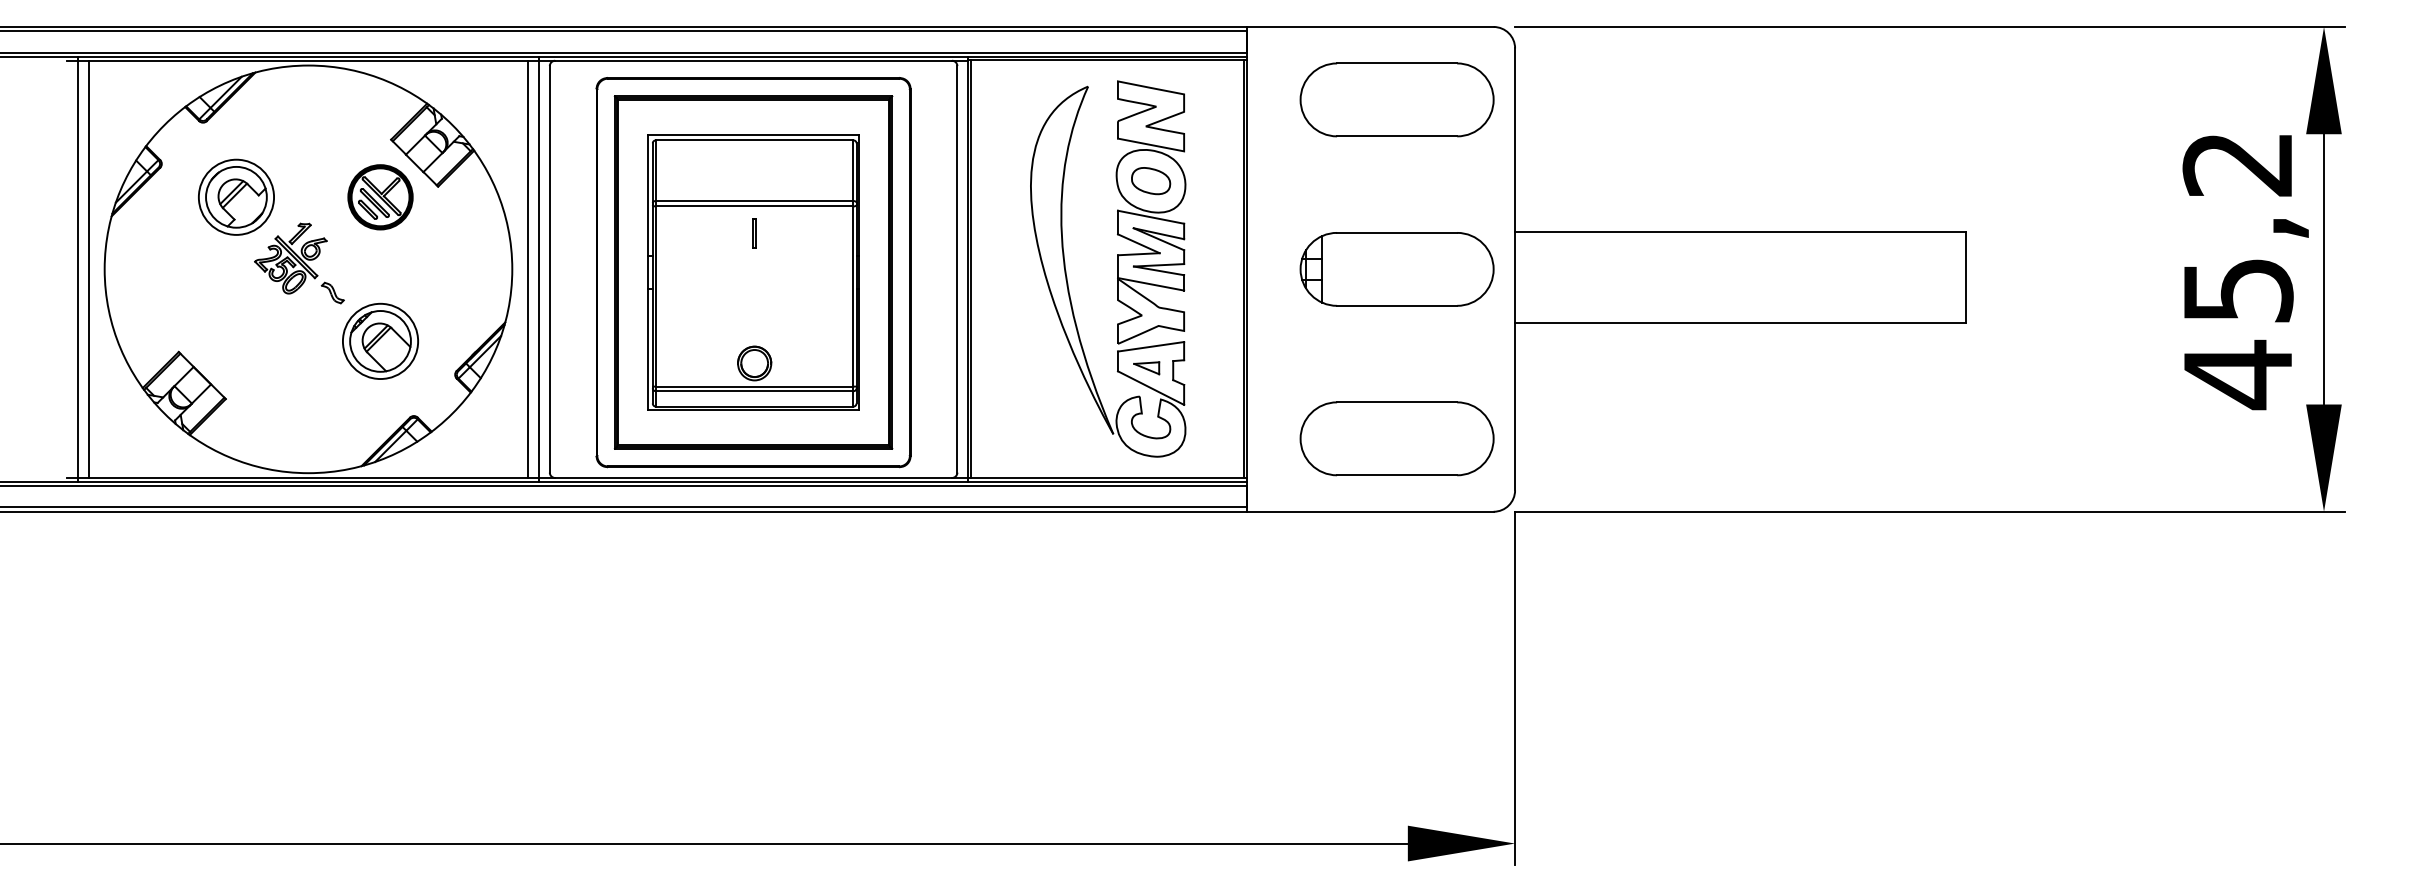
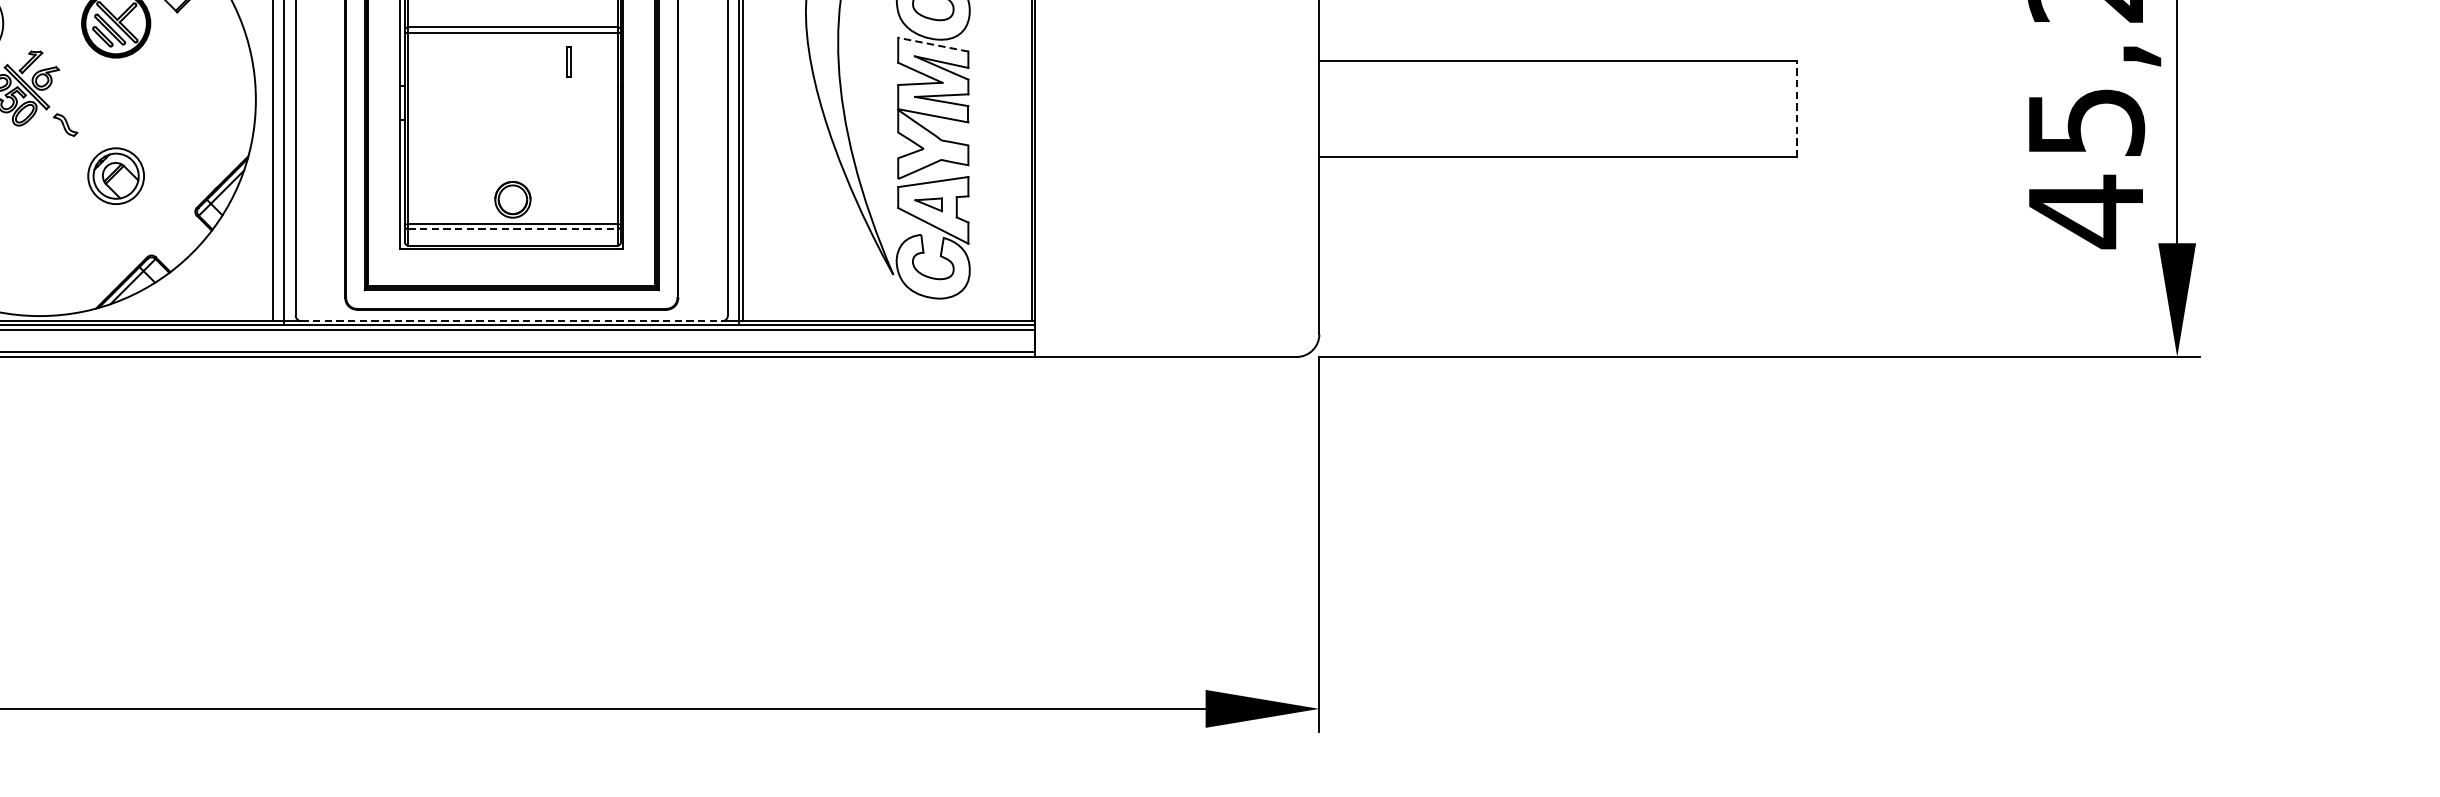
line: (1151, 217) -> (933, 44), solid -> dashed
line: (753, 233) -> (567, 61), moved
part: (1396, 269) -> (1193, 100), removed
line: (1965, 277) -> (1797, 108), solid -> dashed
part: (380, 340) -> (116, 175), size x0.7
line: (754, 391) -> (512, 229), solid -> dashed
part: (1396, 438) -> (1193, 279), removed
line: (754, 477) -> (512, 320), solid -> dashed

